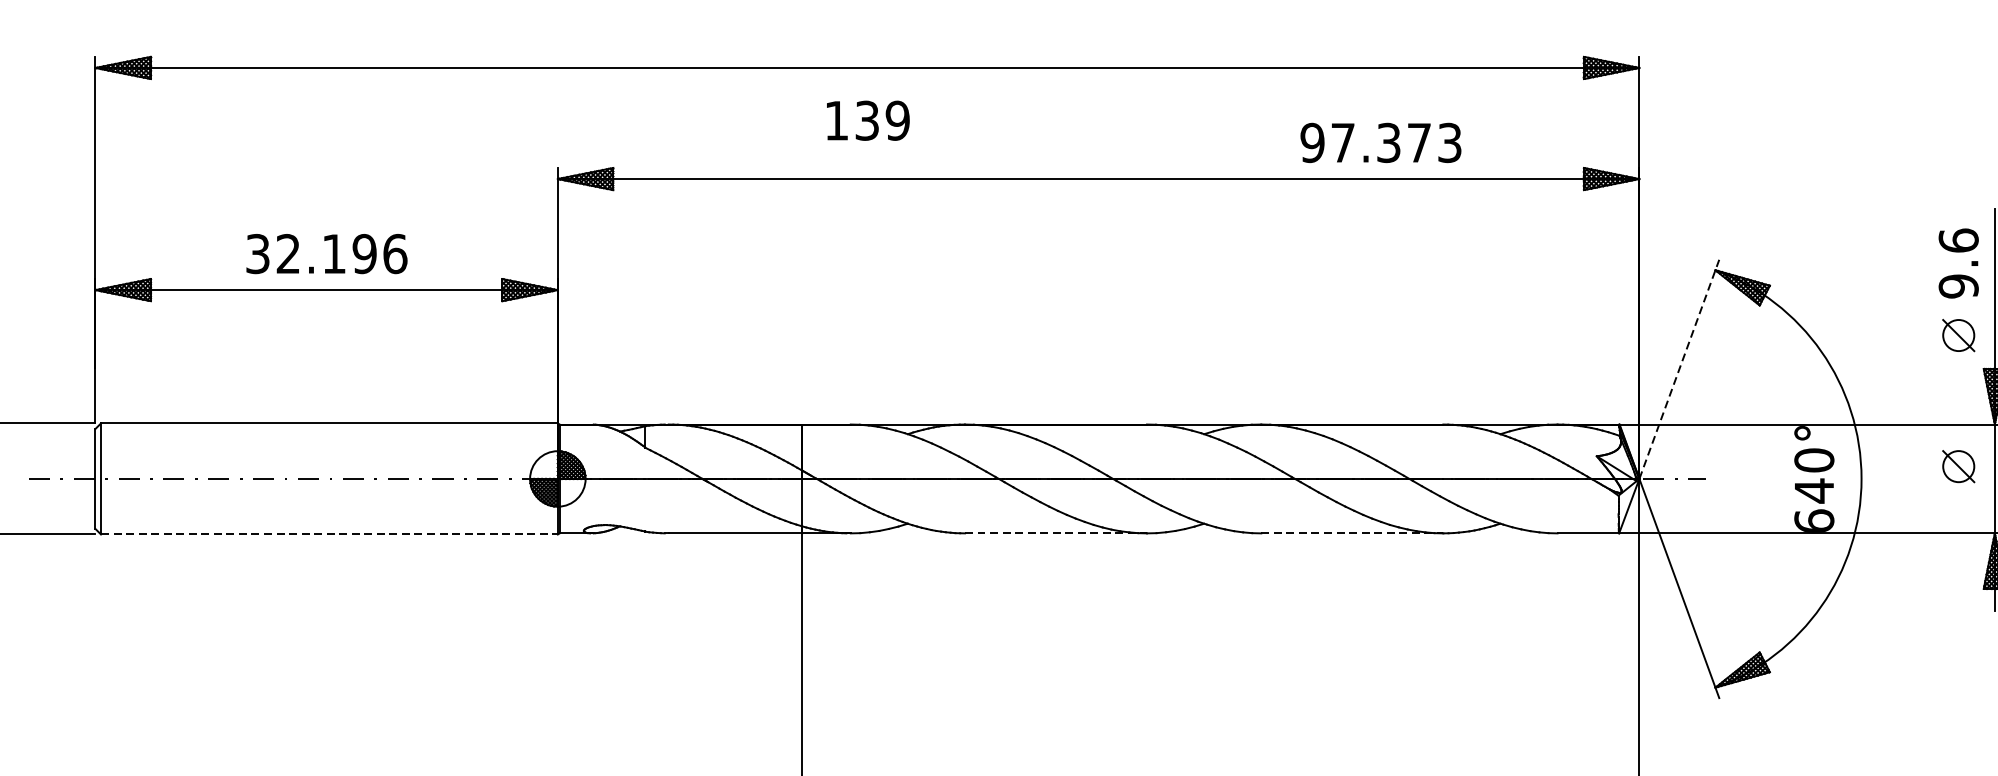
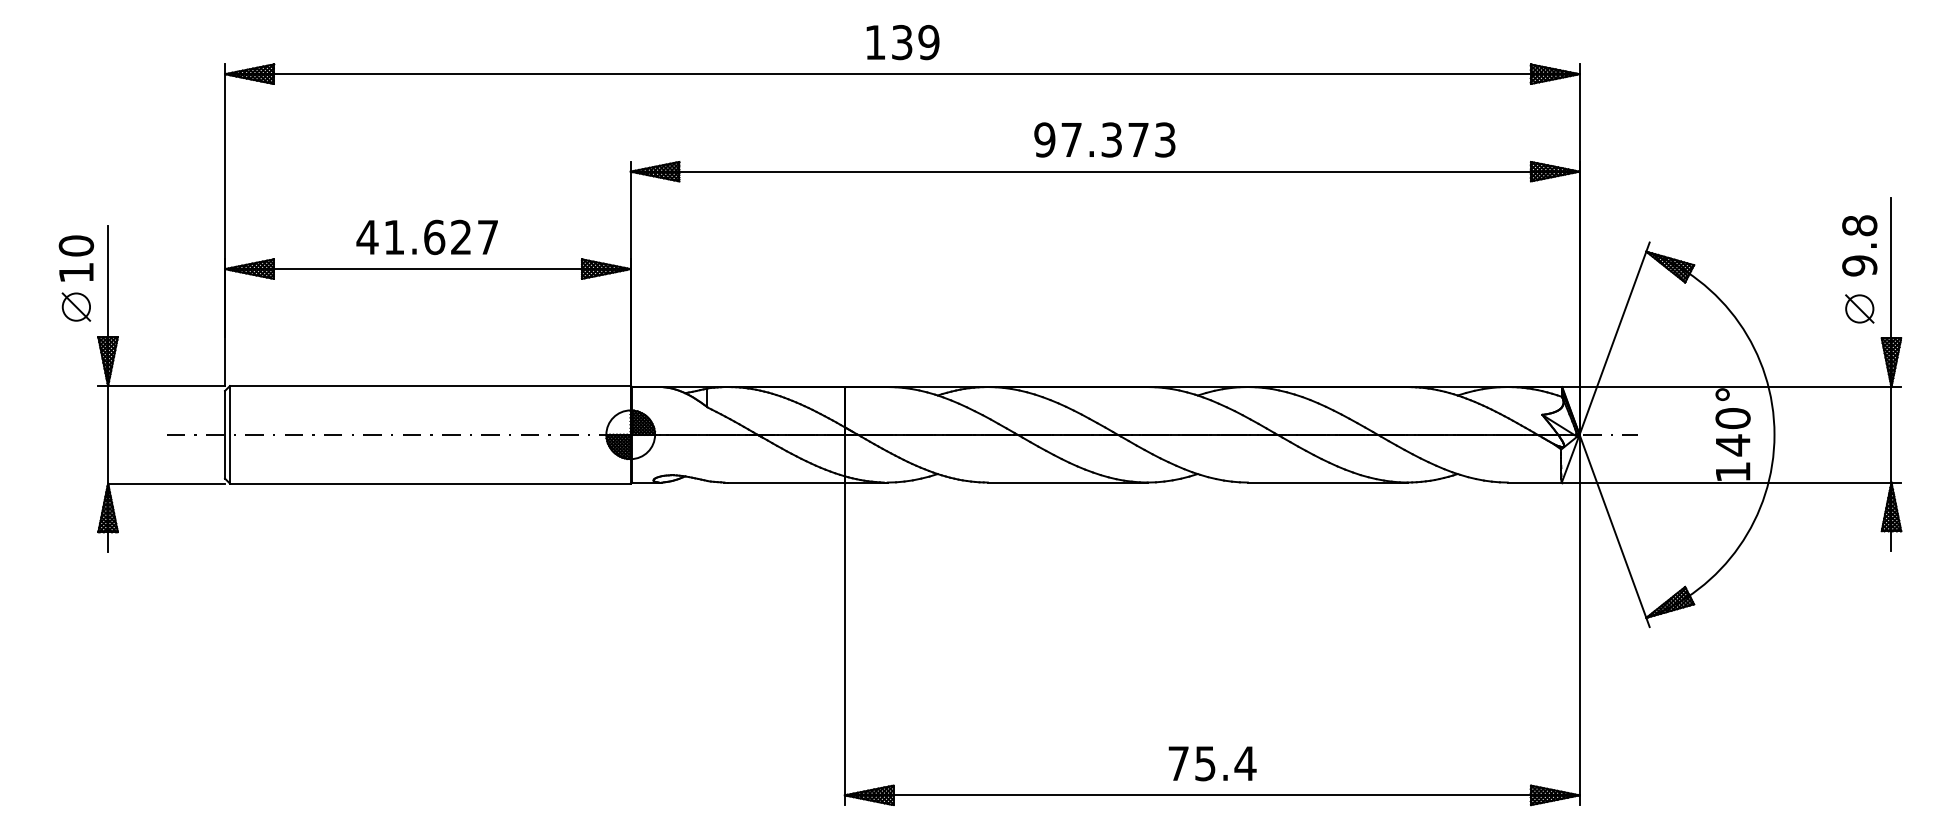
text: (867, 120) -> (902, 42), moved
text: (1380, 142) -> (1104, 139), moved
text: (1958, 240) -> (1859, 225), 9.6 -> 9.8
text: (326, 254) -> (427, 237), 32.196 -> 41.627
line: (1679, 369) -> (1614, 338), dashed -> solid
part: (1958, 466) -> (1859, 423), removed
text: (1813, 520) -> (1732, 471), 640° -> 140°
line: (1055, 533) -> (1067, 482), dashed -> solid
line: (1352, 533) -> (1327, 482), dashed -> solid
line: (329, 534) -> (430, 483), dashed -> solid

